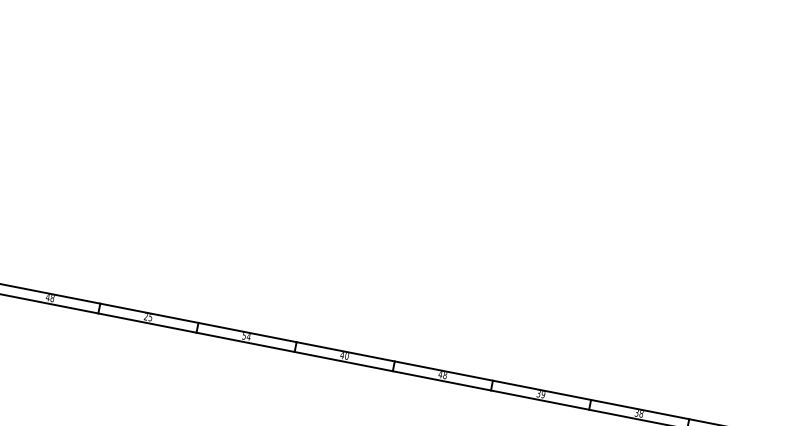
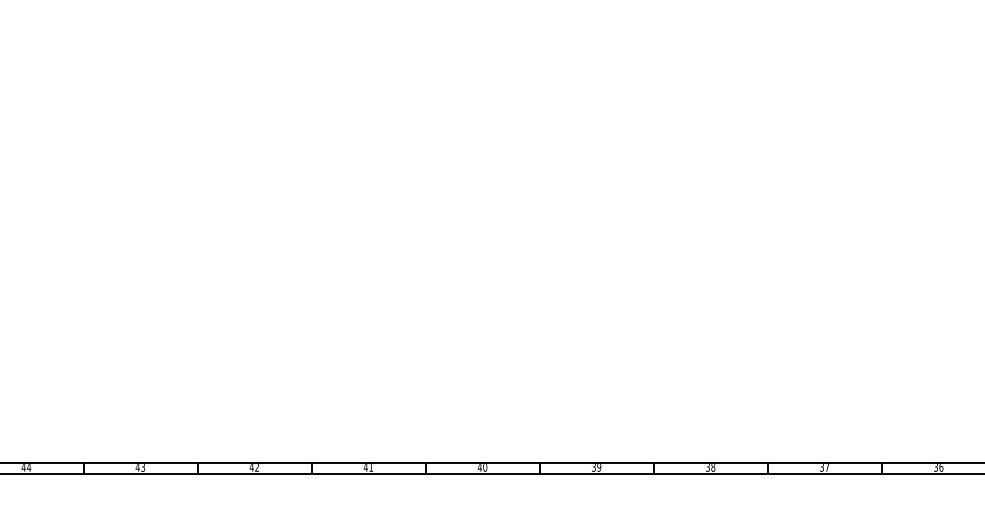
text: (52, 298) -> (28, 467), 48 -> 44
text: (147, 317) -> (139, 467), 25 -> 43
text: (246, 336) -> (254, 467), 54 -> 42
text: (347, 356) -> (371, 467), 40 -> 41
text: (445, 375) -> (485, 467), 48 -> 40

